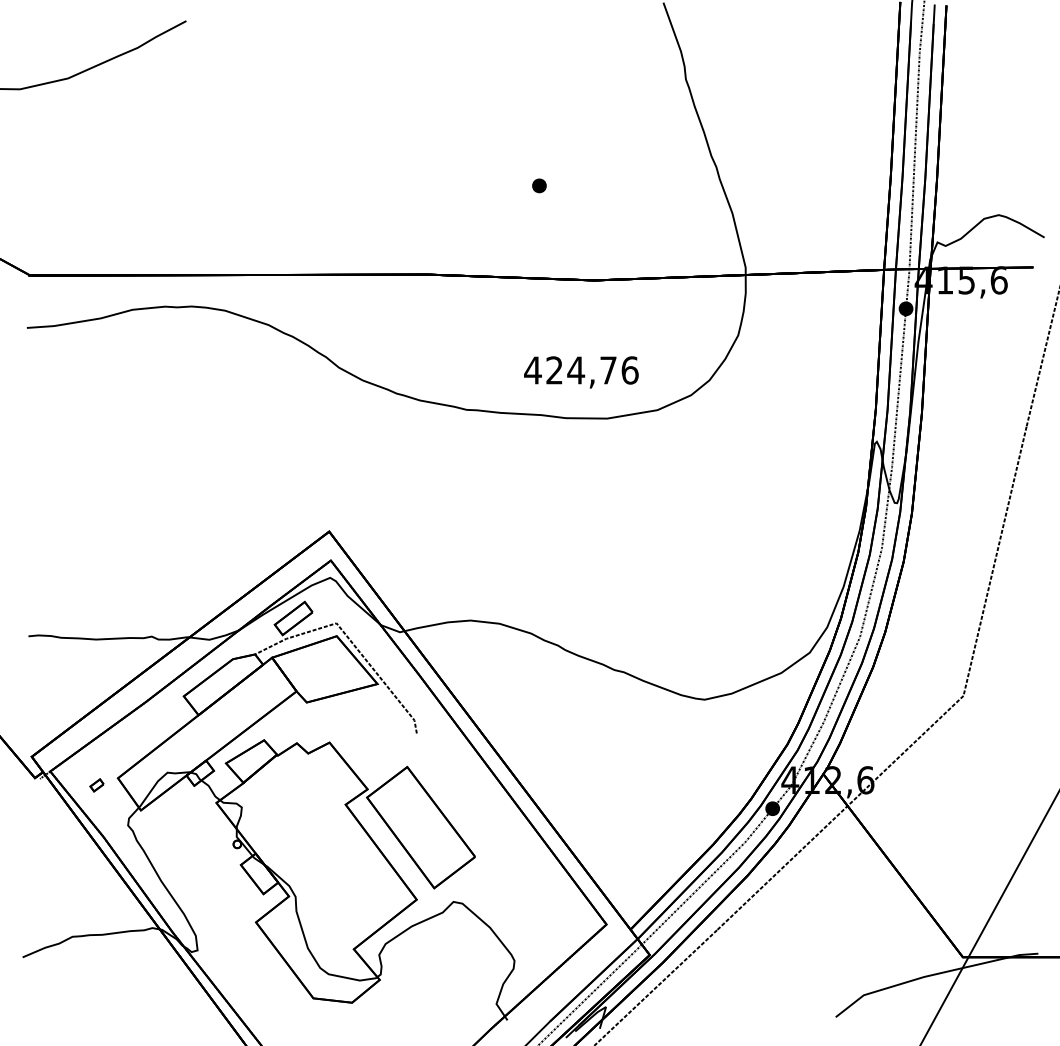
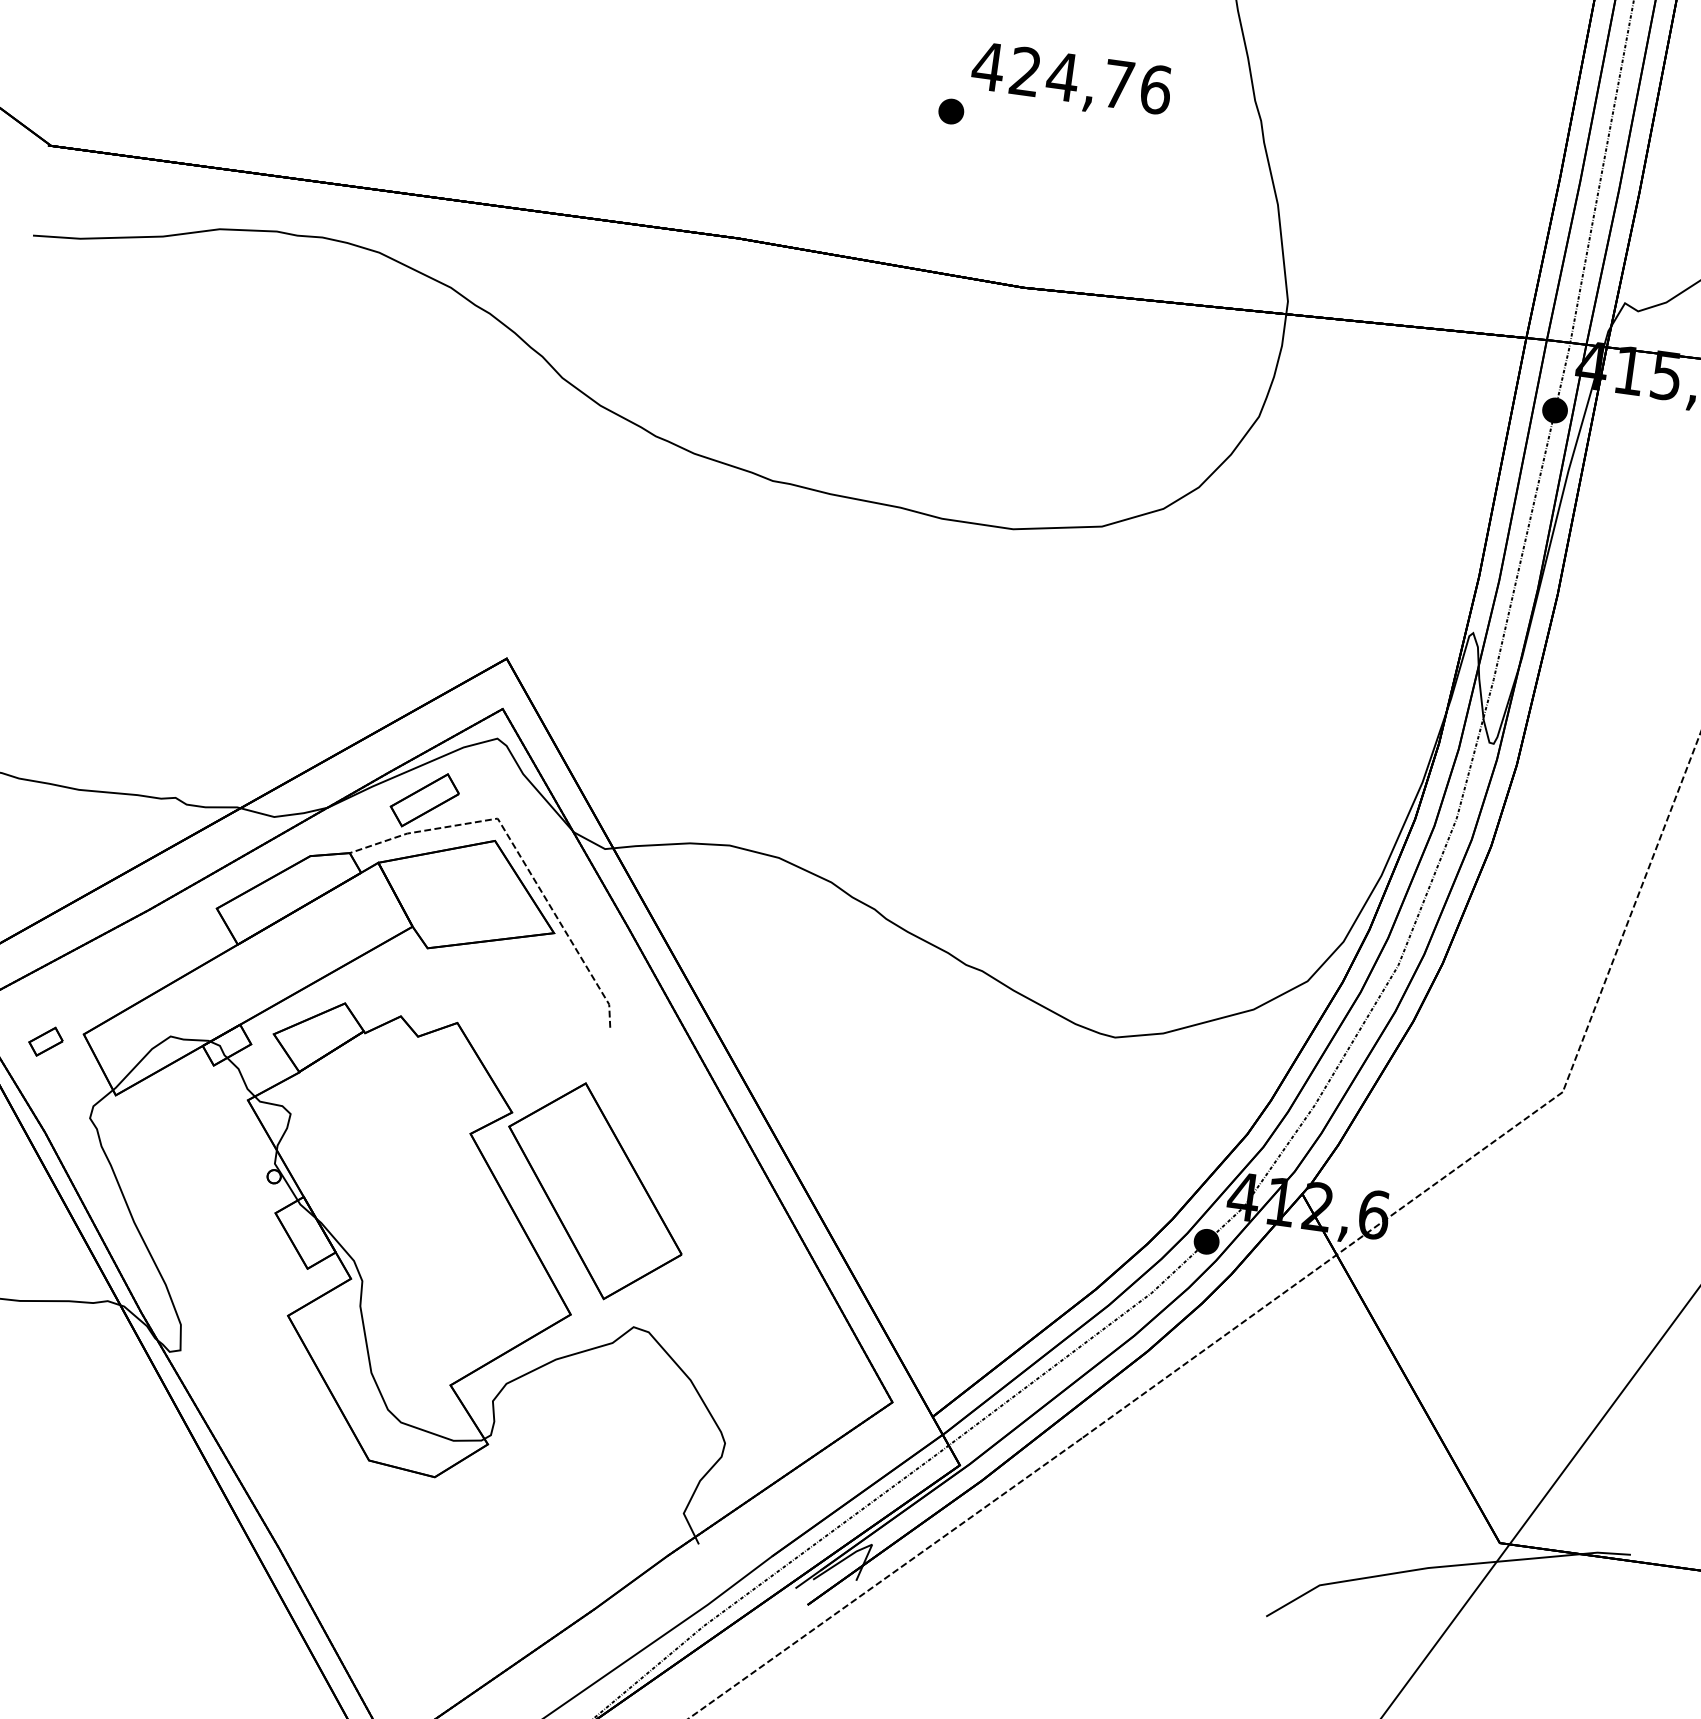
text: (581, 372) -> (1071, 81), moved
part: (96, 785) -> (44, 1041), size x1.43

